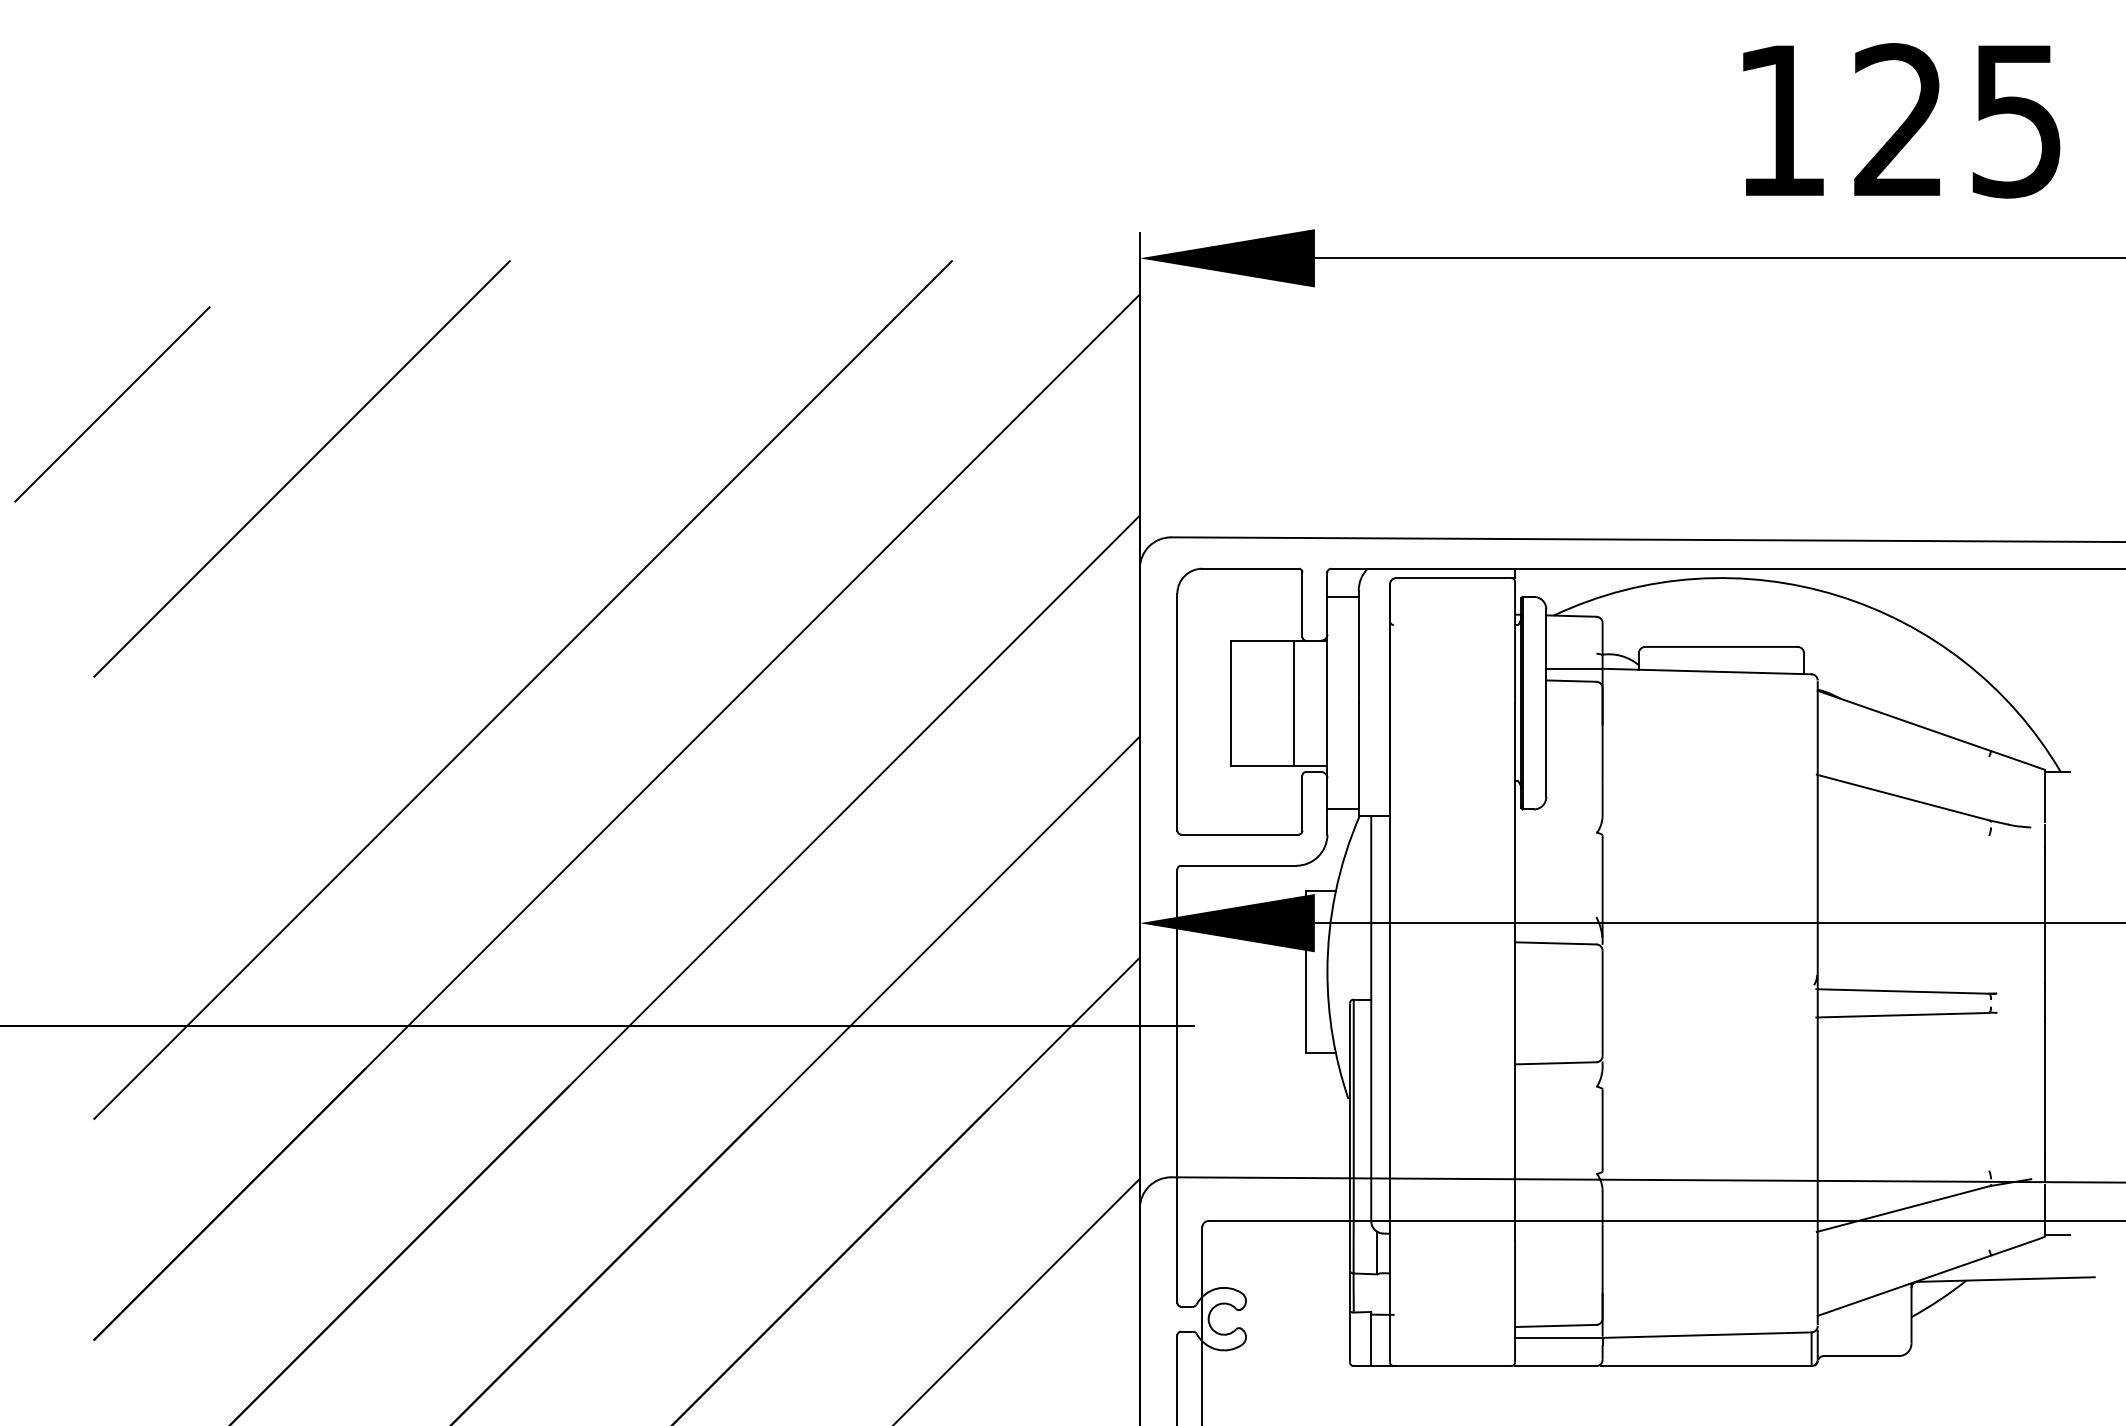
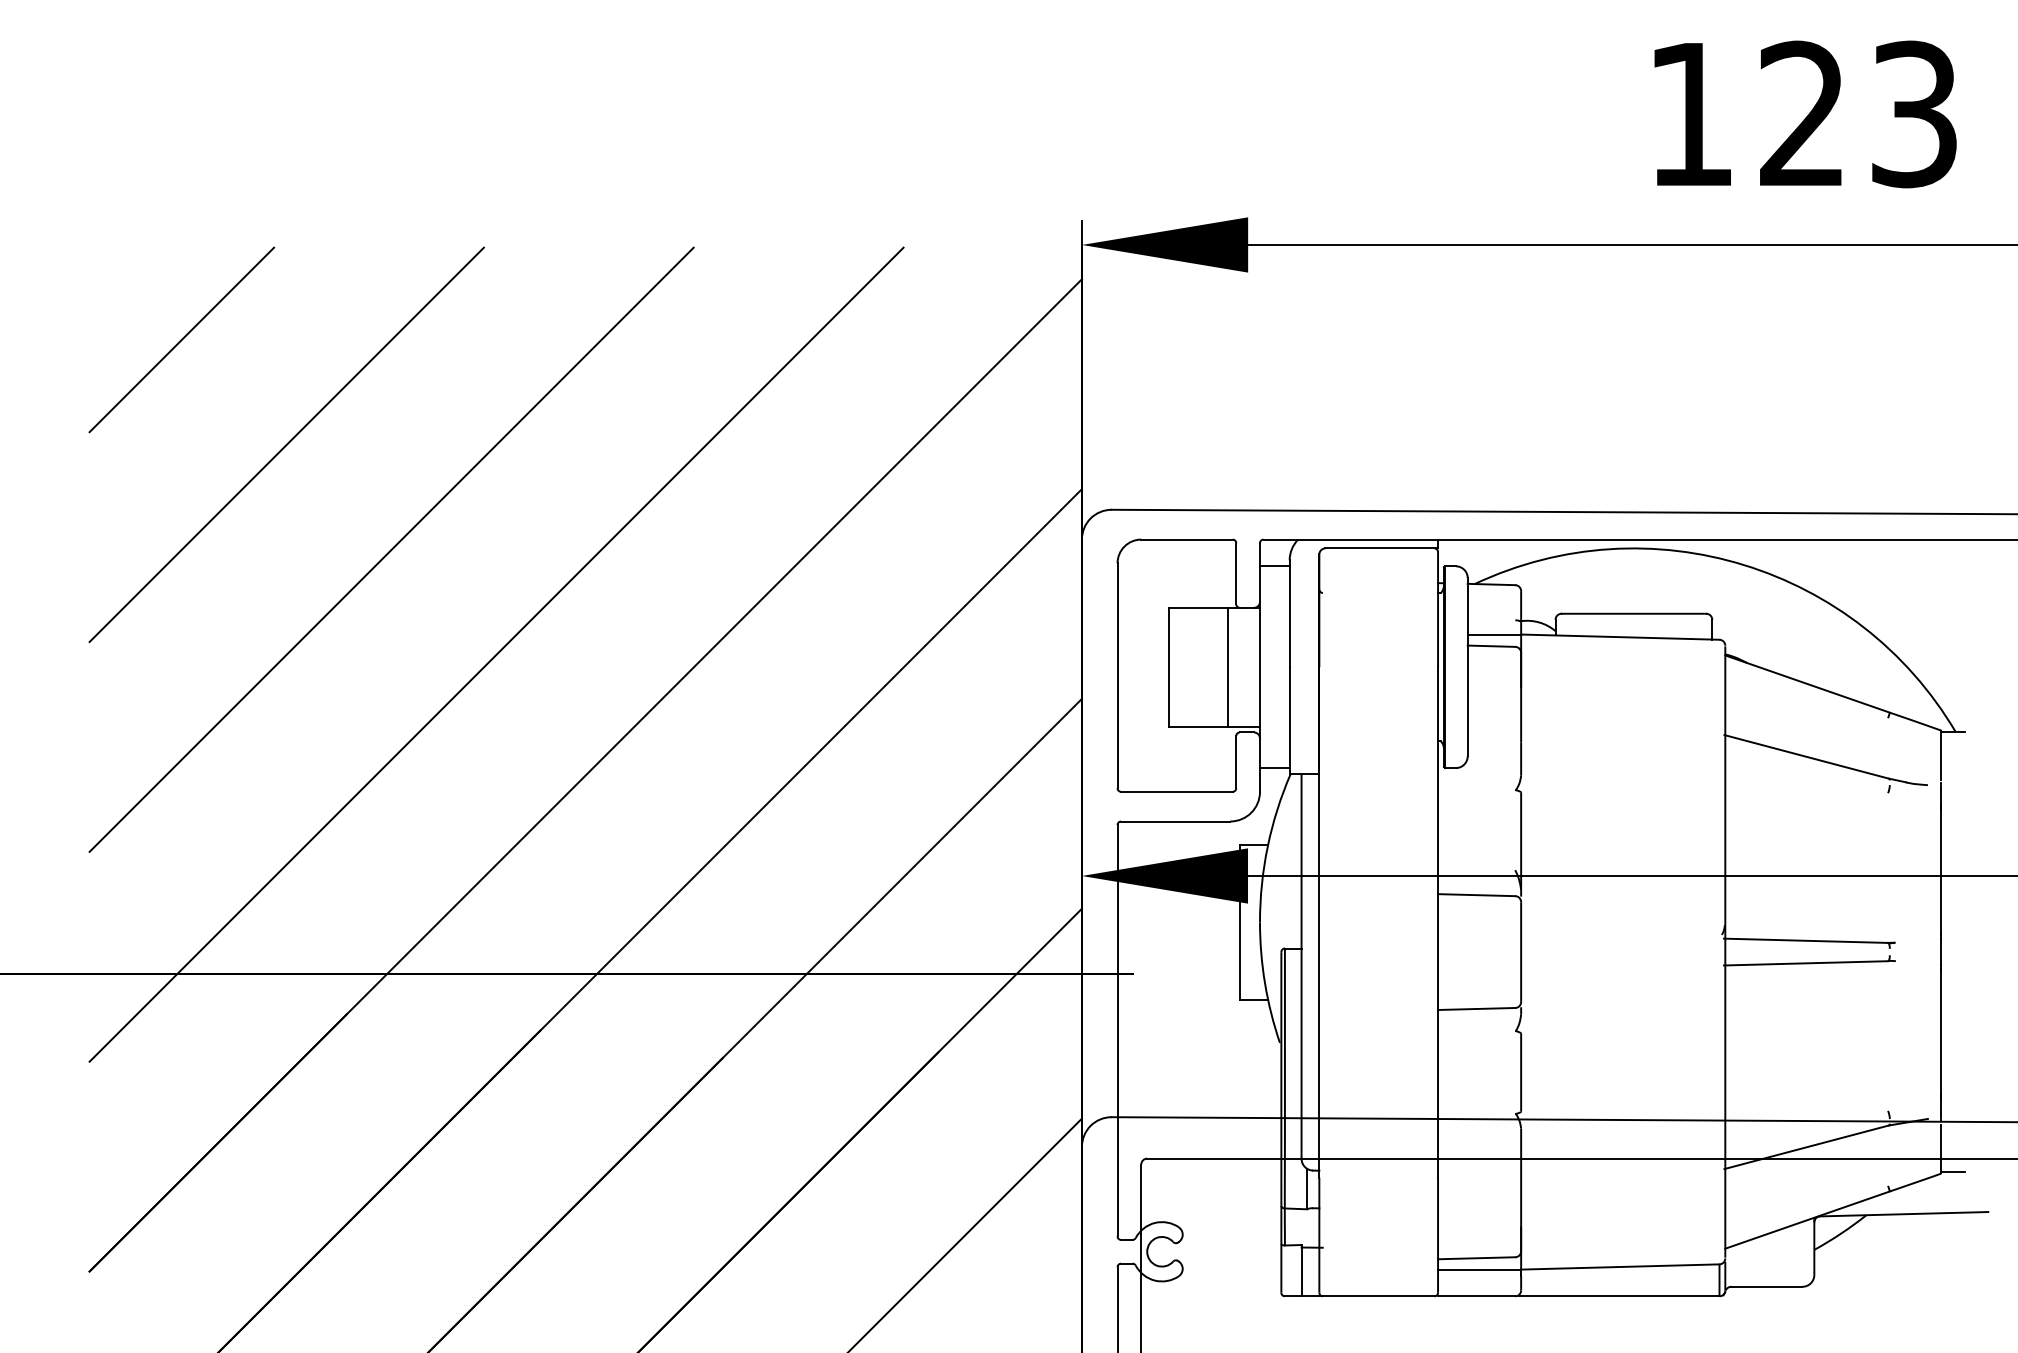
text: (2016, 120) -> (1913, 114), 125 -> 123
line: (112, 404) -> (181, 340), moved
line: (412, 579) -> (391, 549), added

